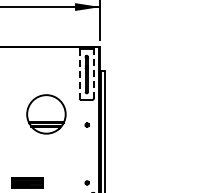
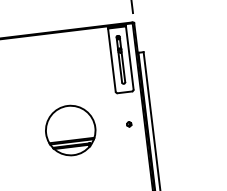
line: (79, 73) -> (111, 59), dashed -> solid
line: (93, 73) -> (129, 57), dashed -> solid
part: (46, 114) -> (70, 130), moved

